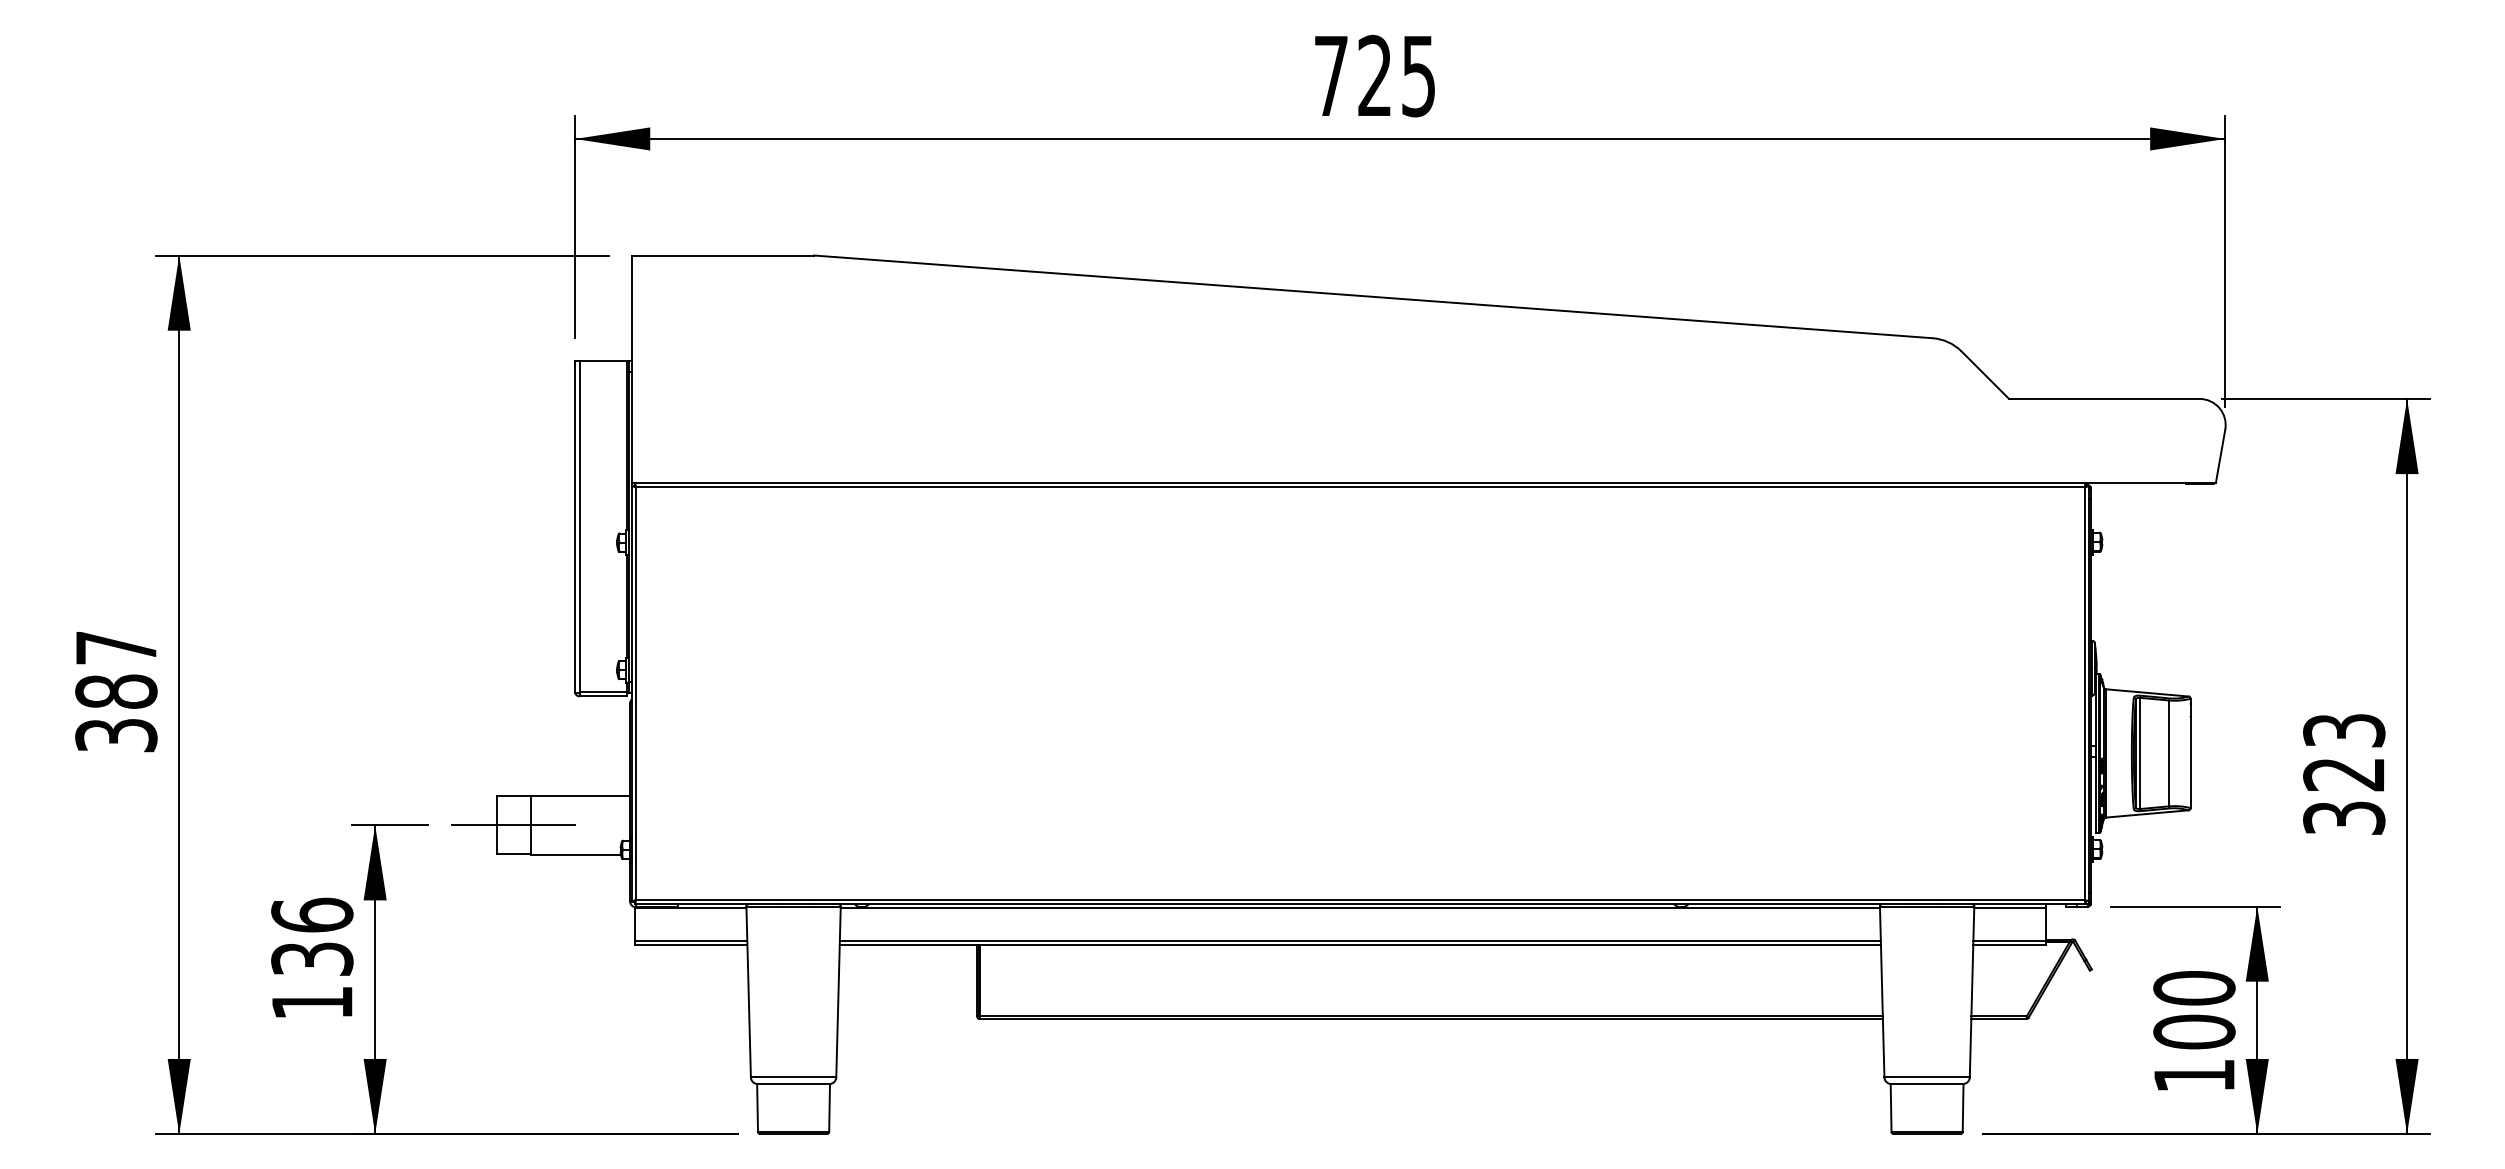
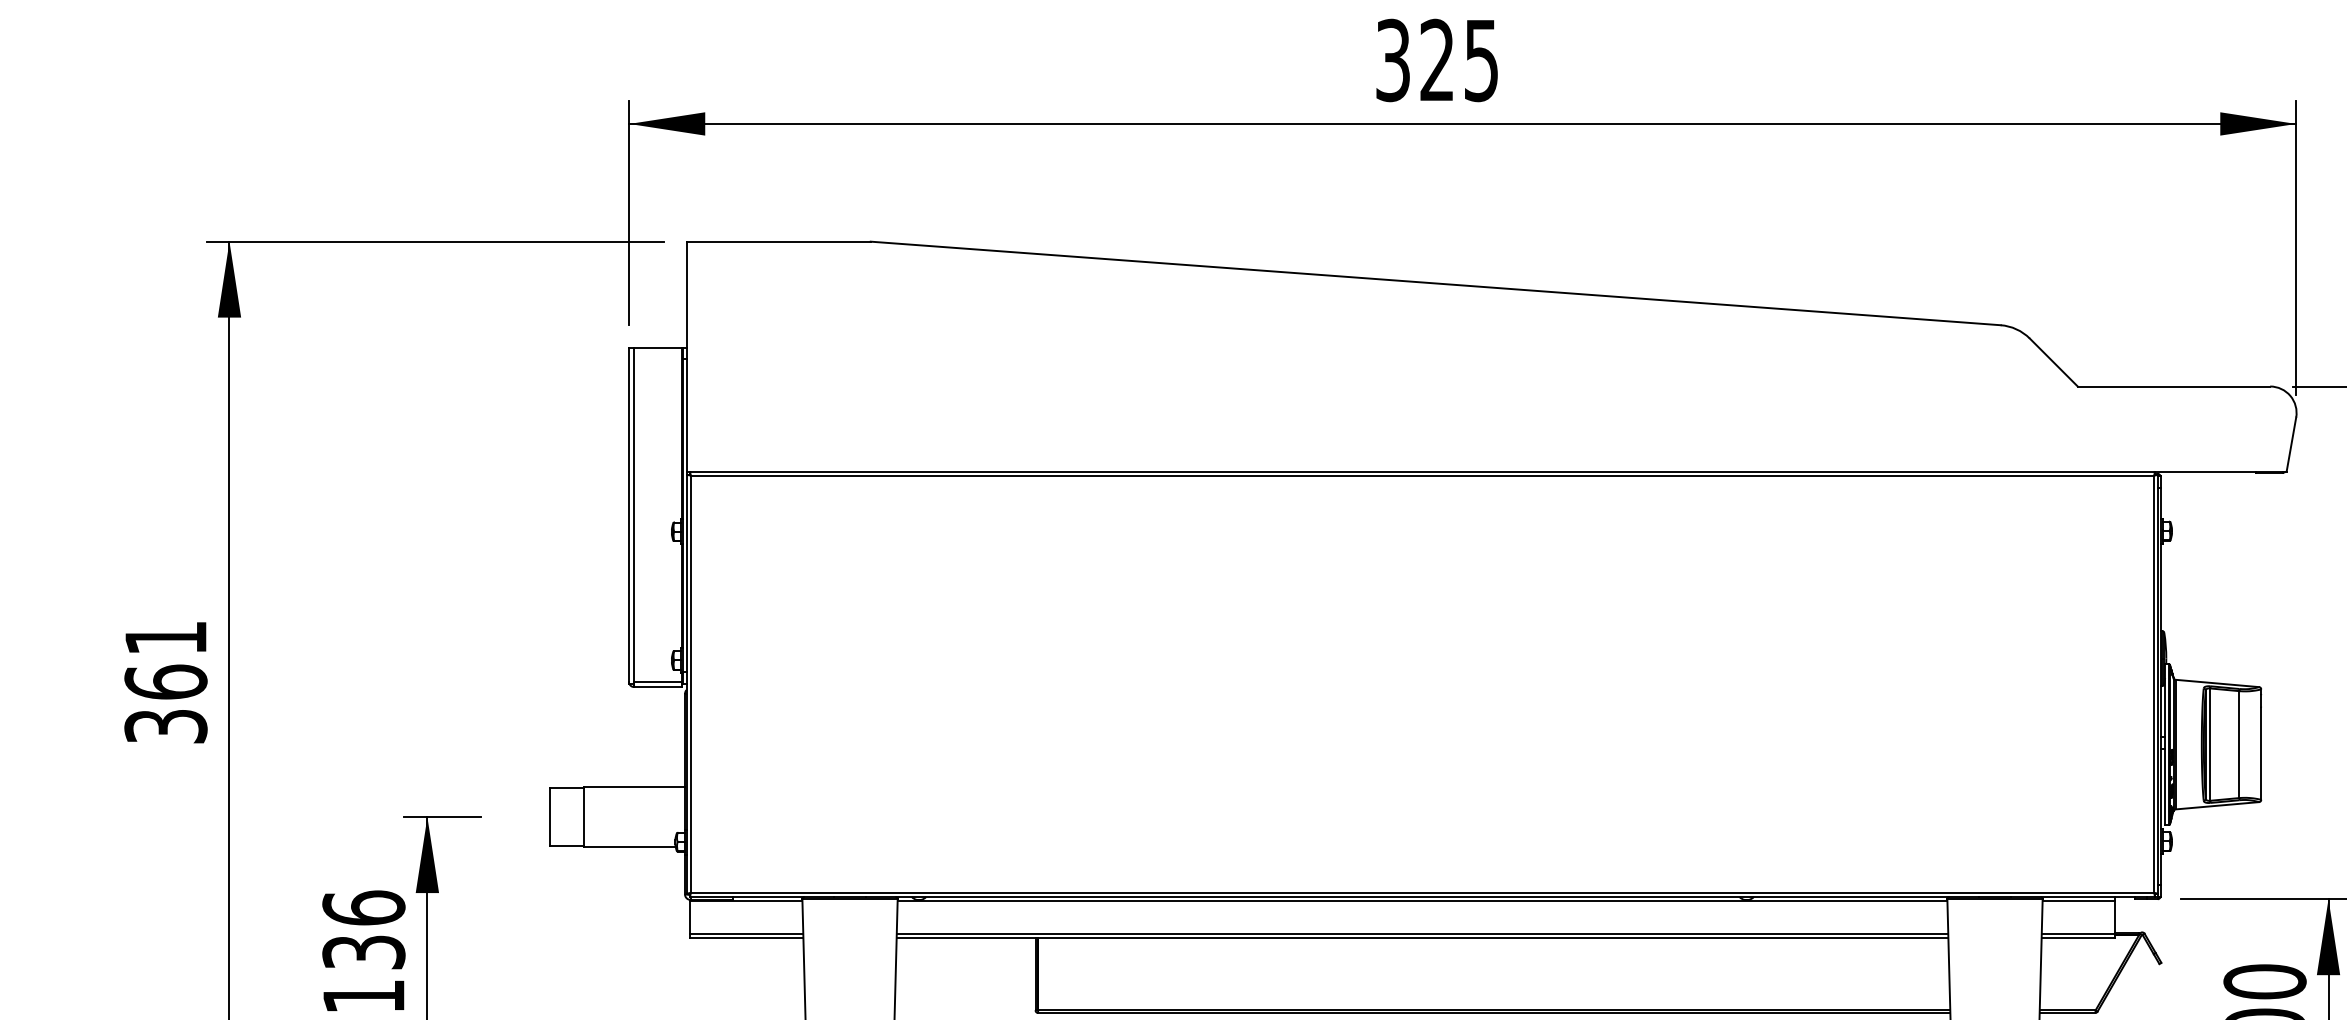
text: (1330, 75) -> (1392, 59), 725 -> 325
text: (116, 670) -> (166, 660), 387 -> 361
line: (513, 825) -> (567, 817), removed

